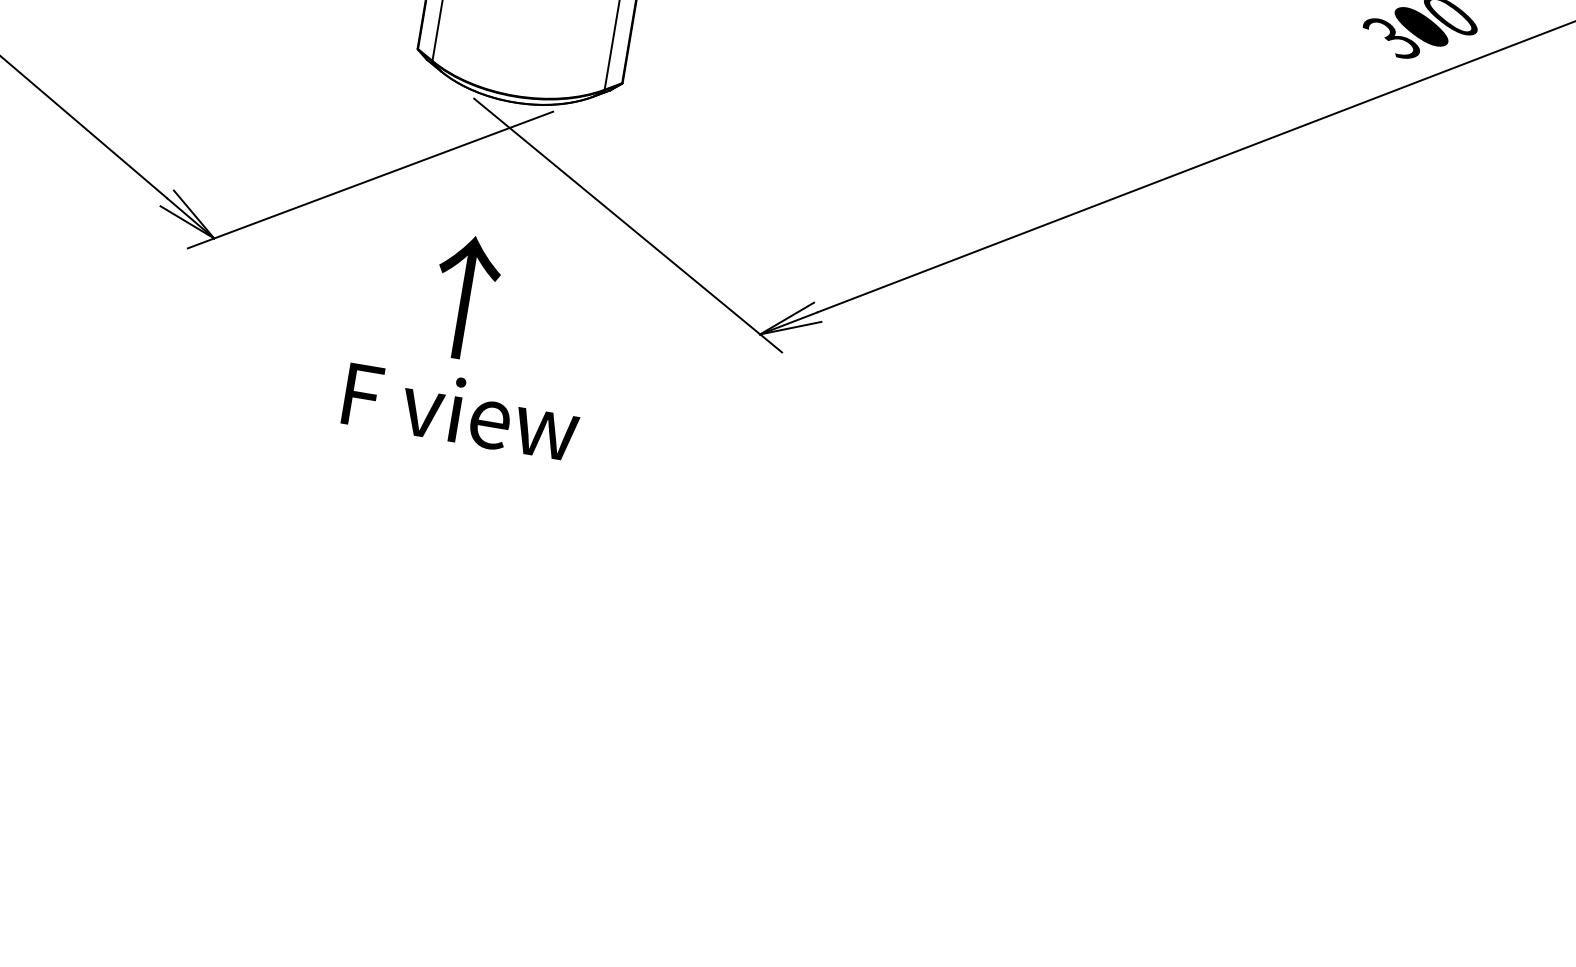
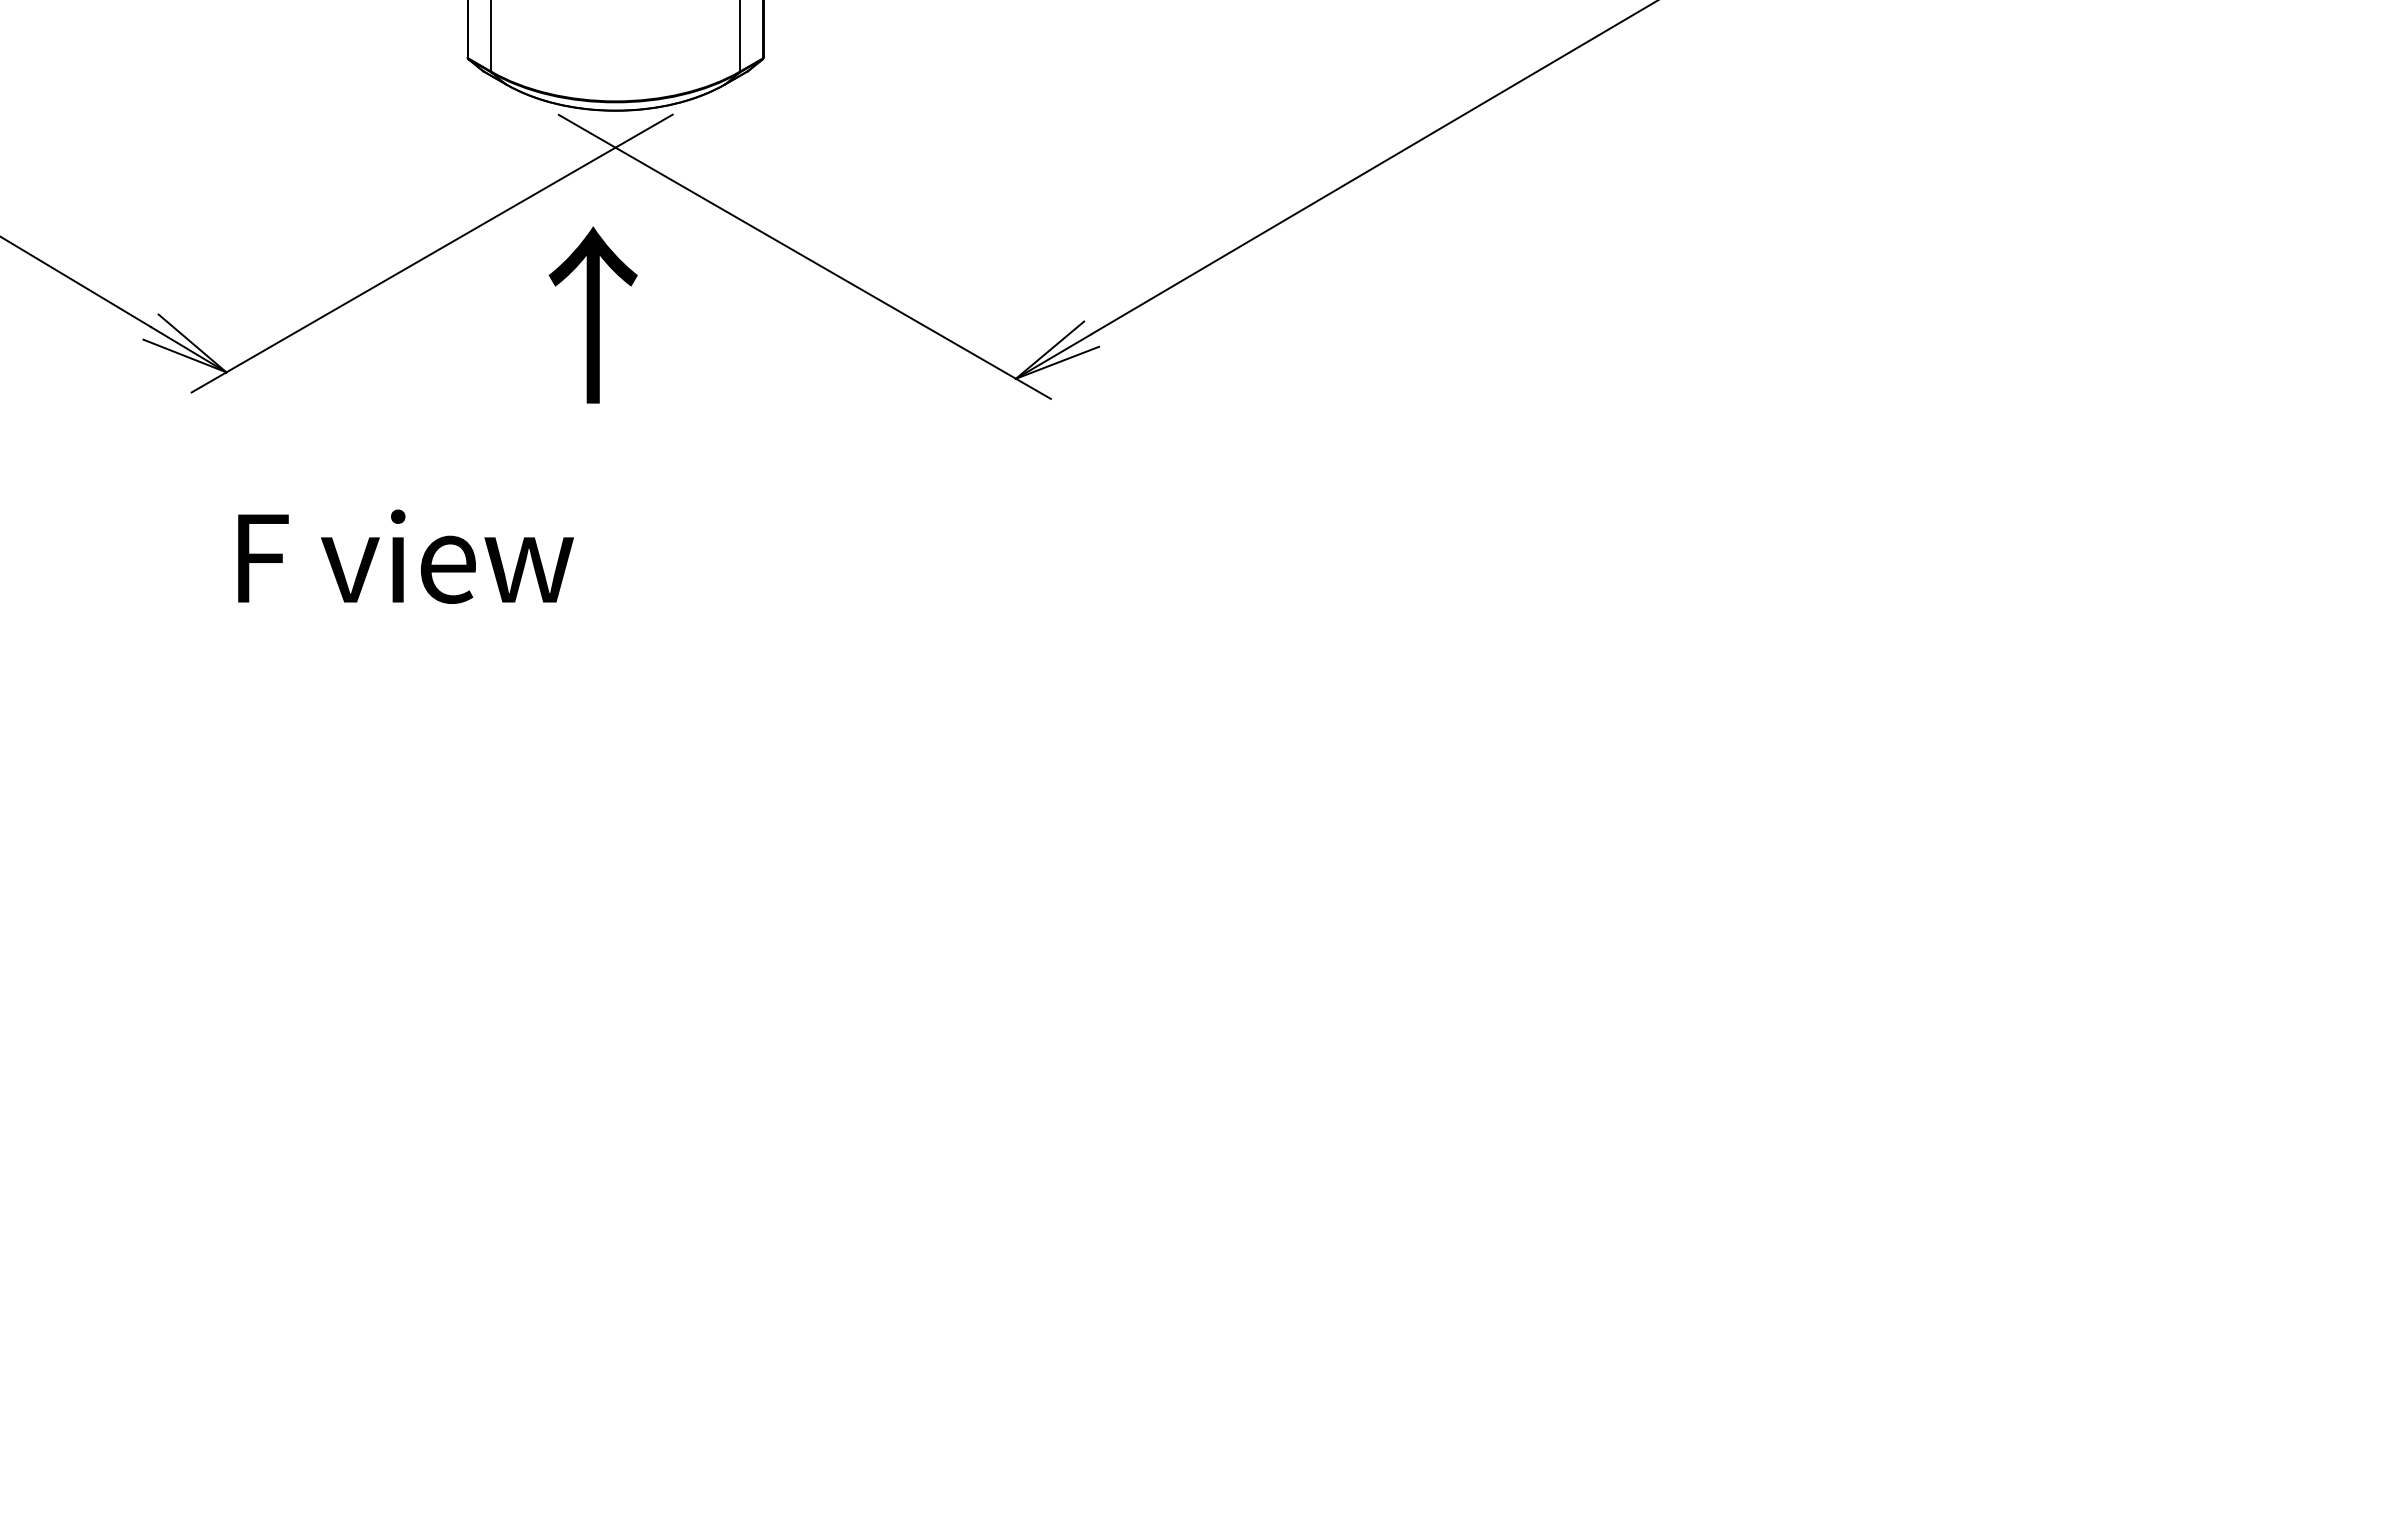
text: (465, 296) -> (592, 314), moved
text: (461, 410) -> (405, 556), moved

